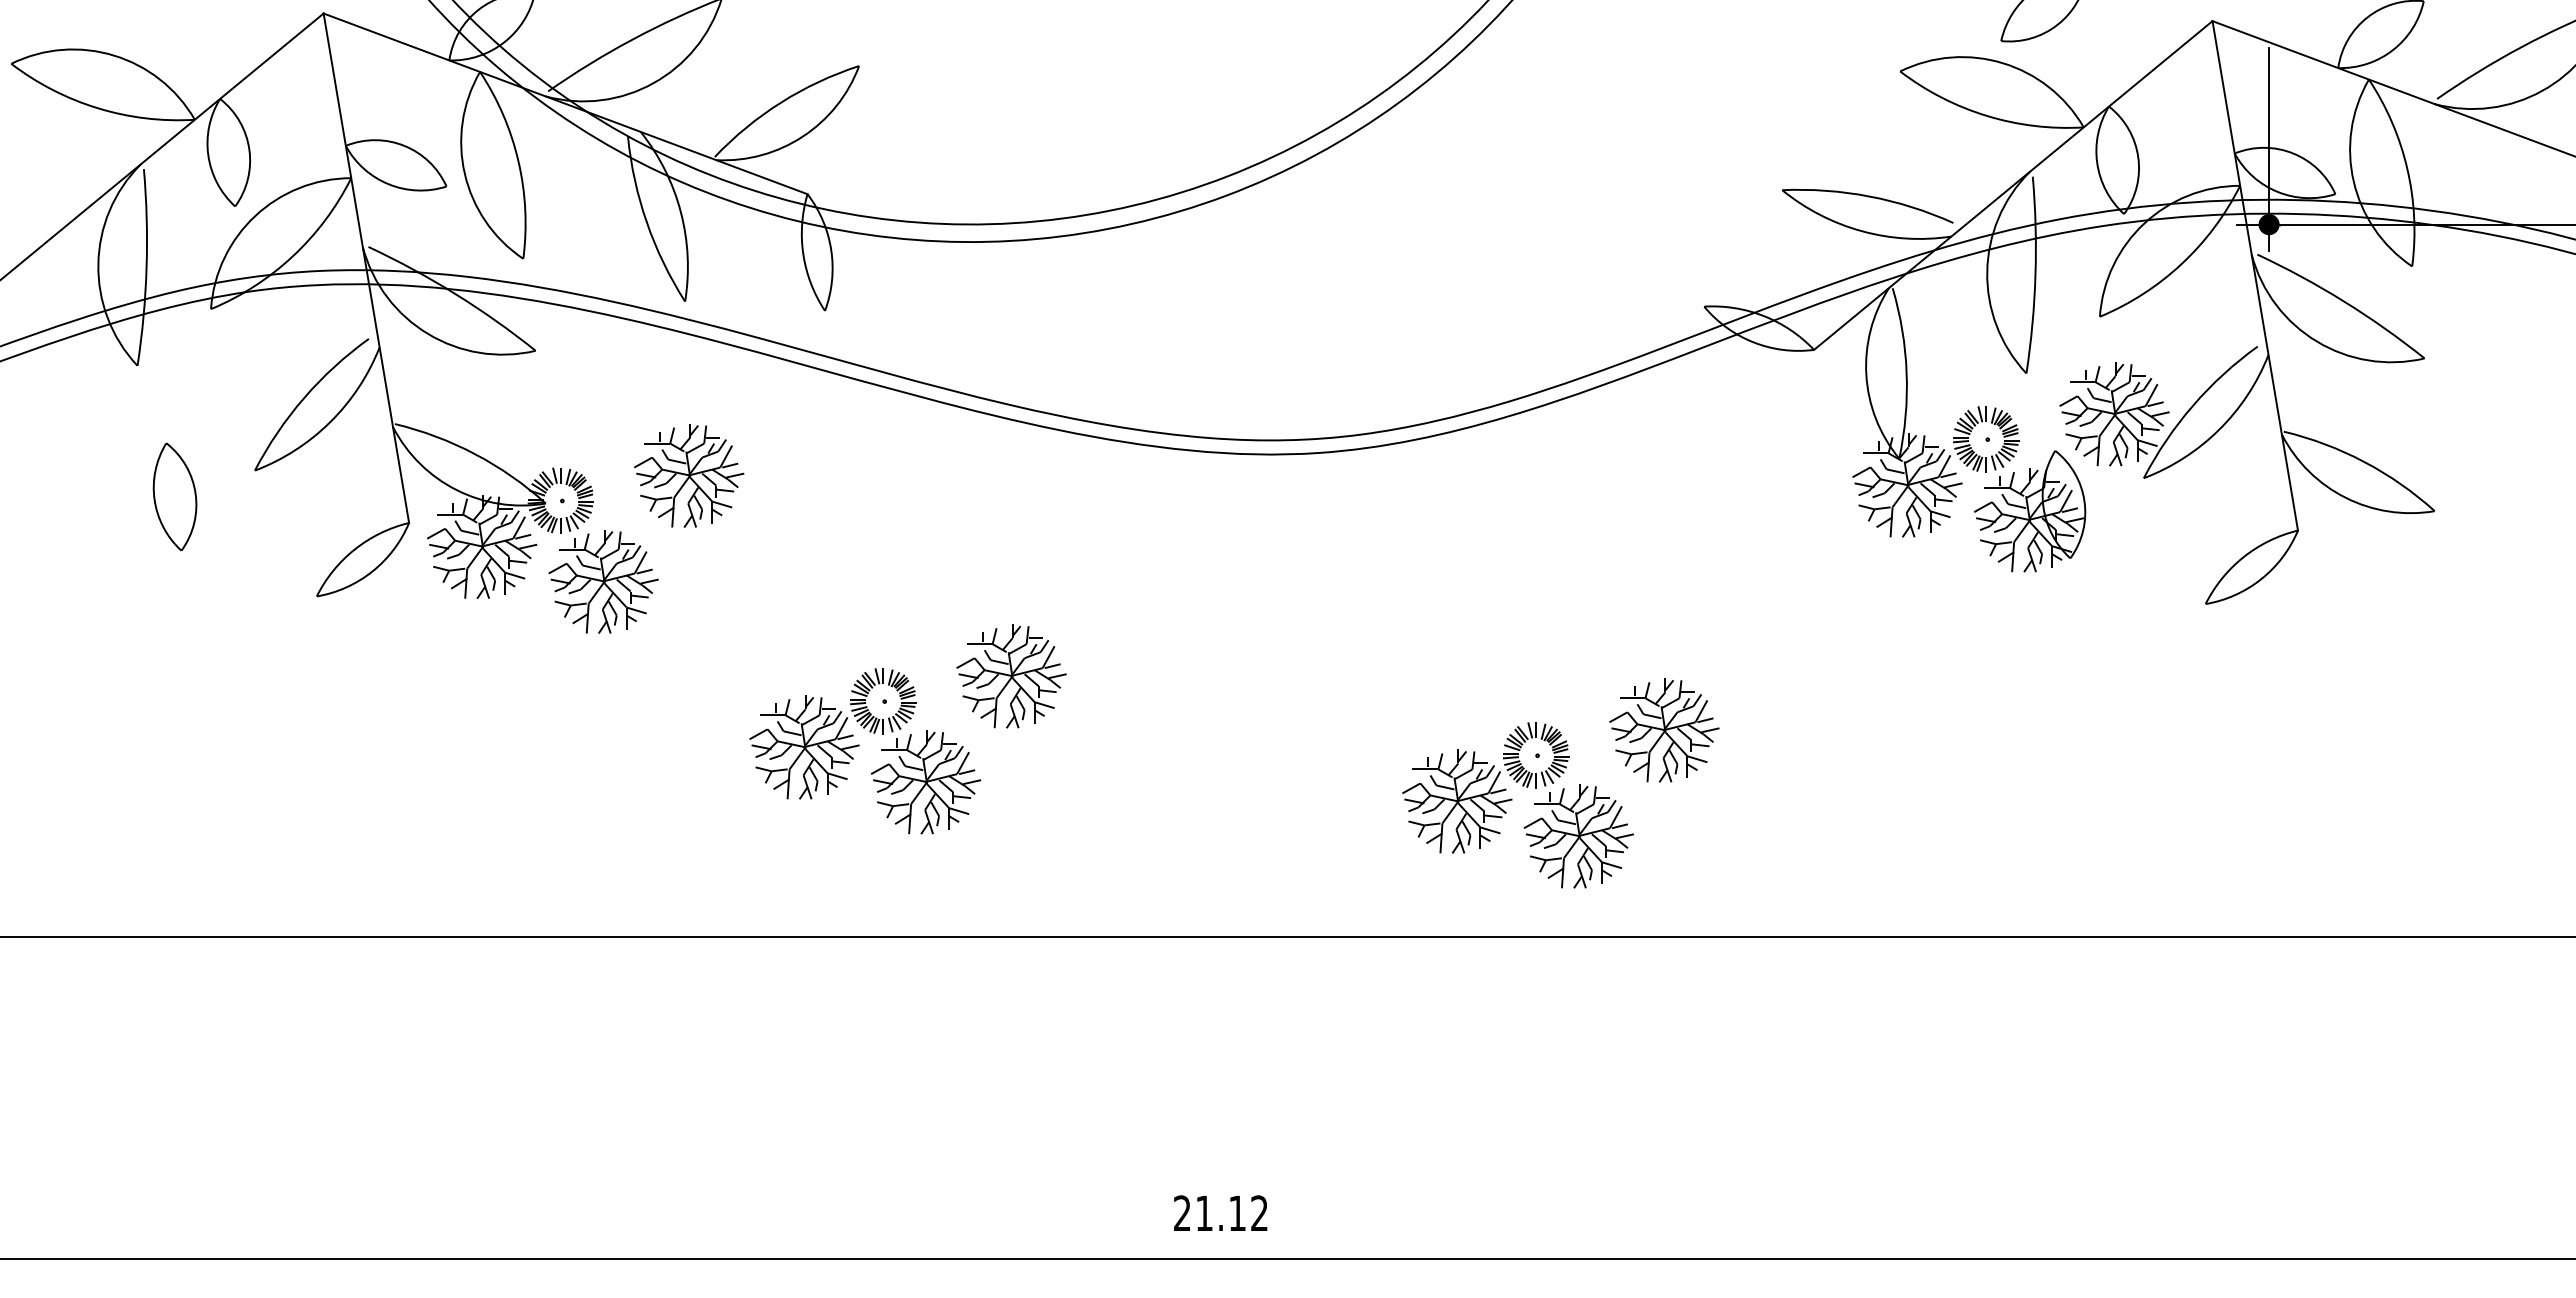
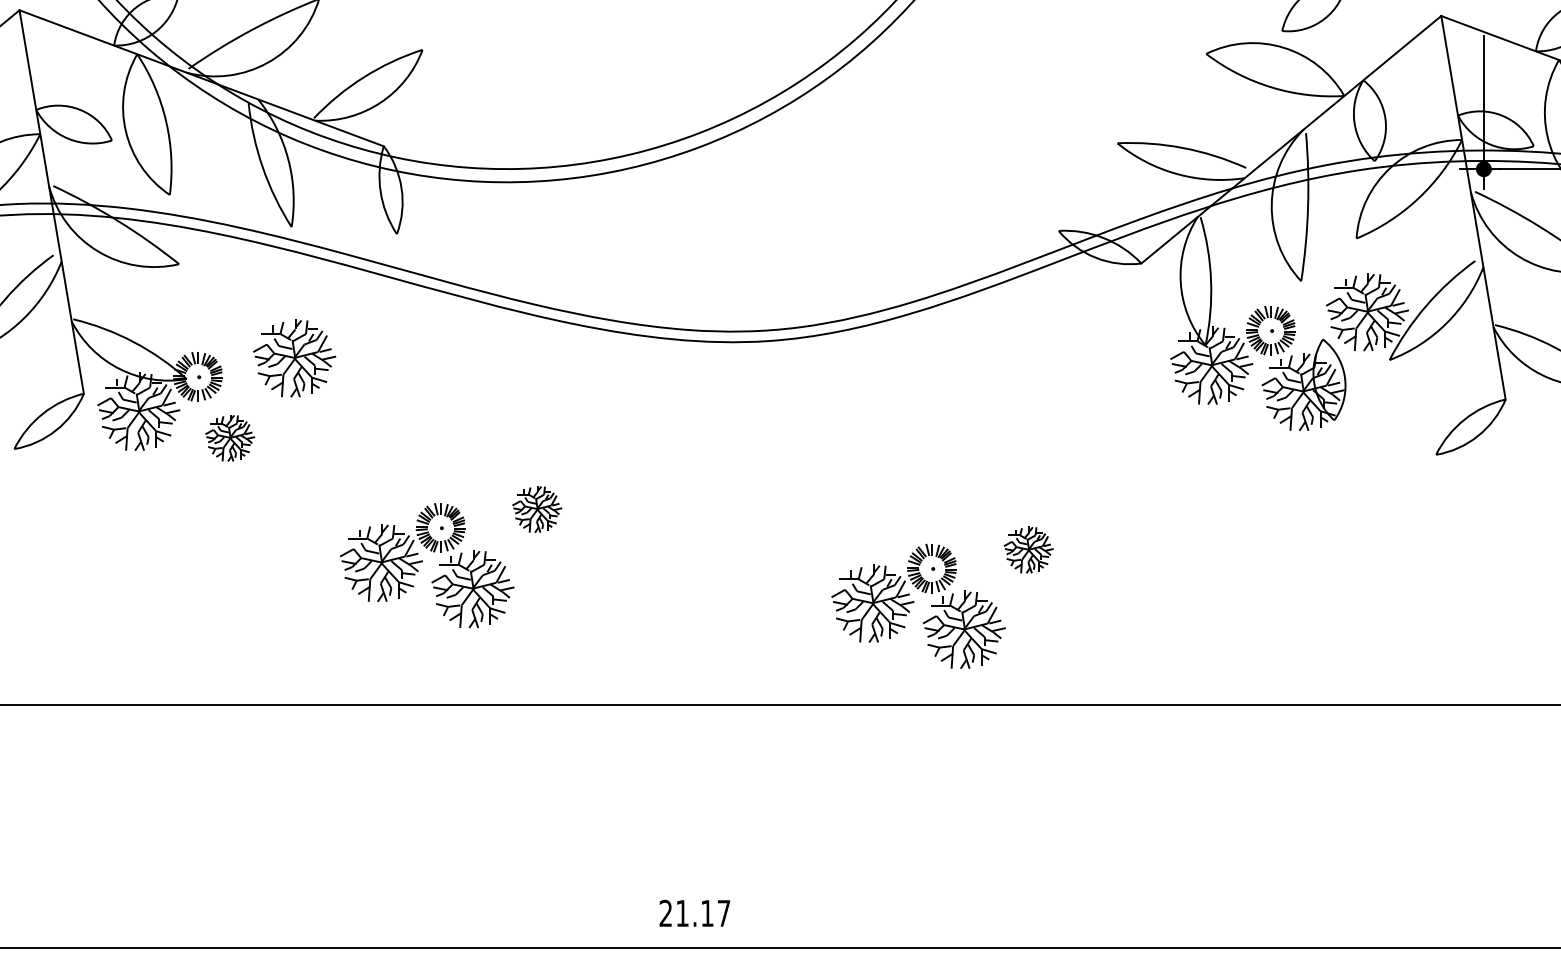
part: (603, 581) -> (230, 437), size x0.6
part: (1011, 676) -> (537, 509), size x0.6
part: (1664, 730) -> (1028, 549), size x0.6
text: (1259, 1212) -> (723, 912), 21.12 -> 21.17

